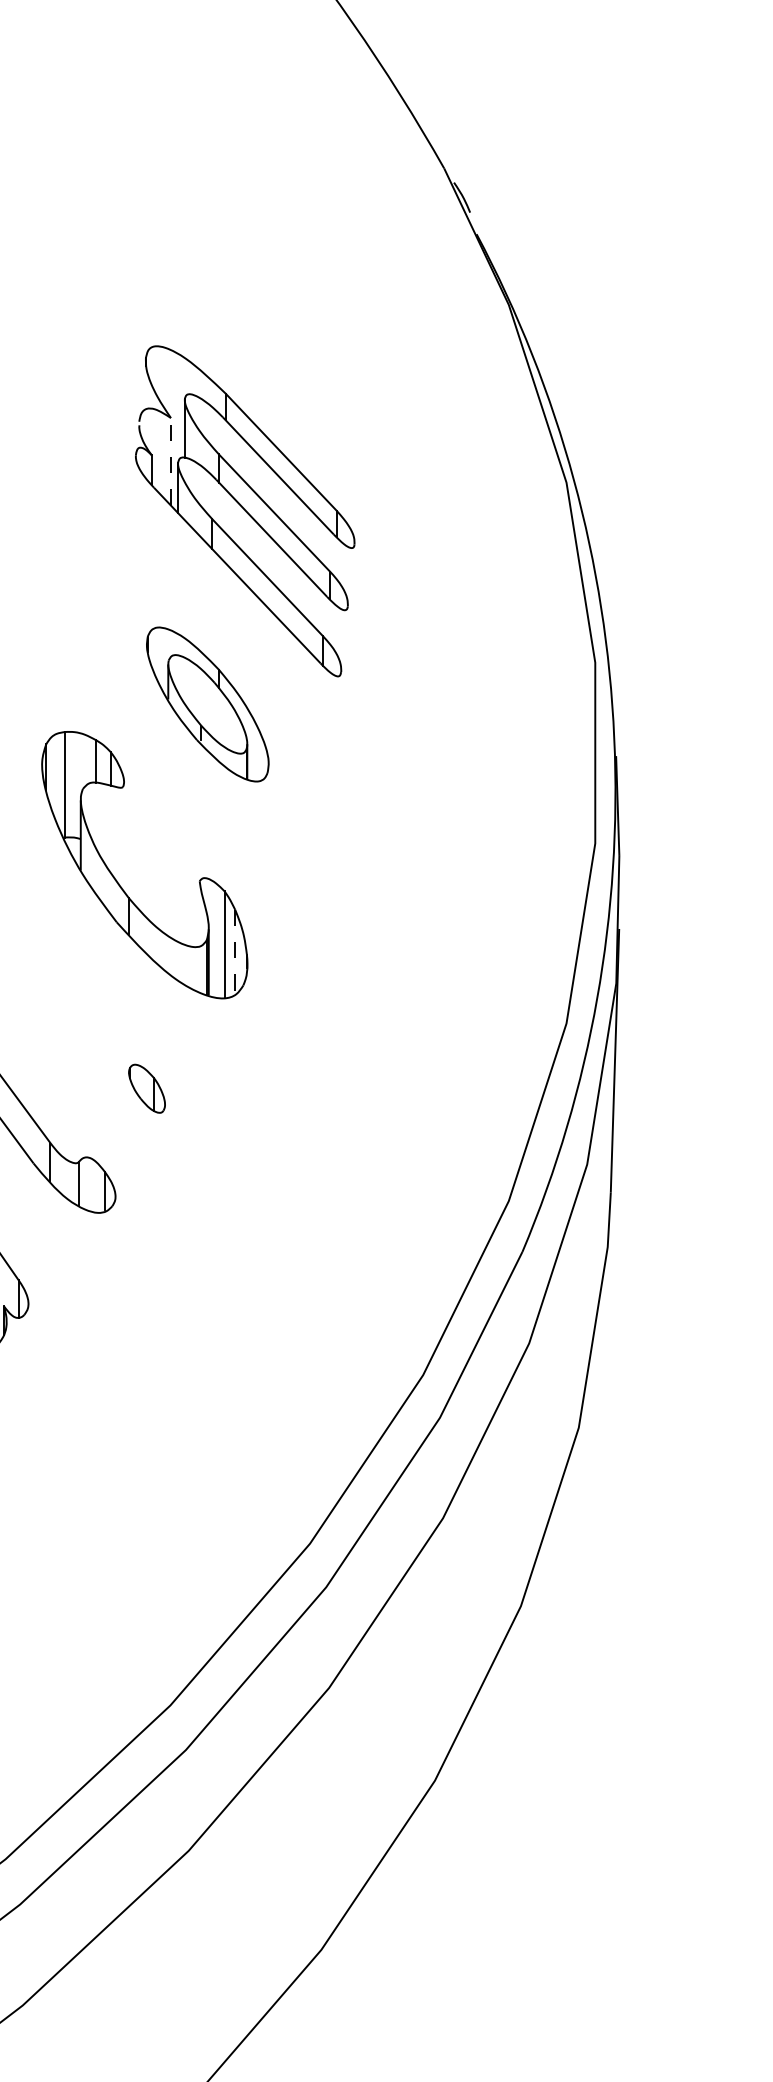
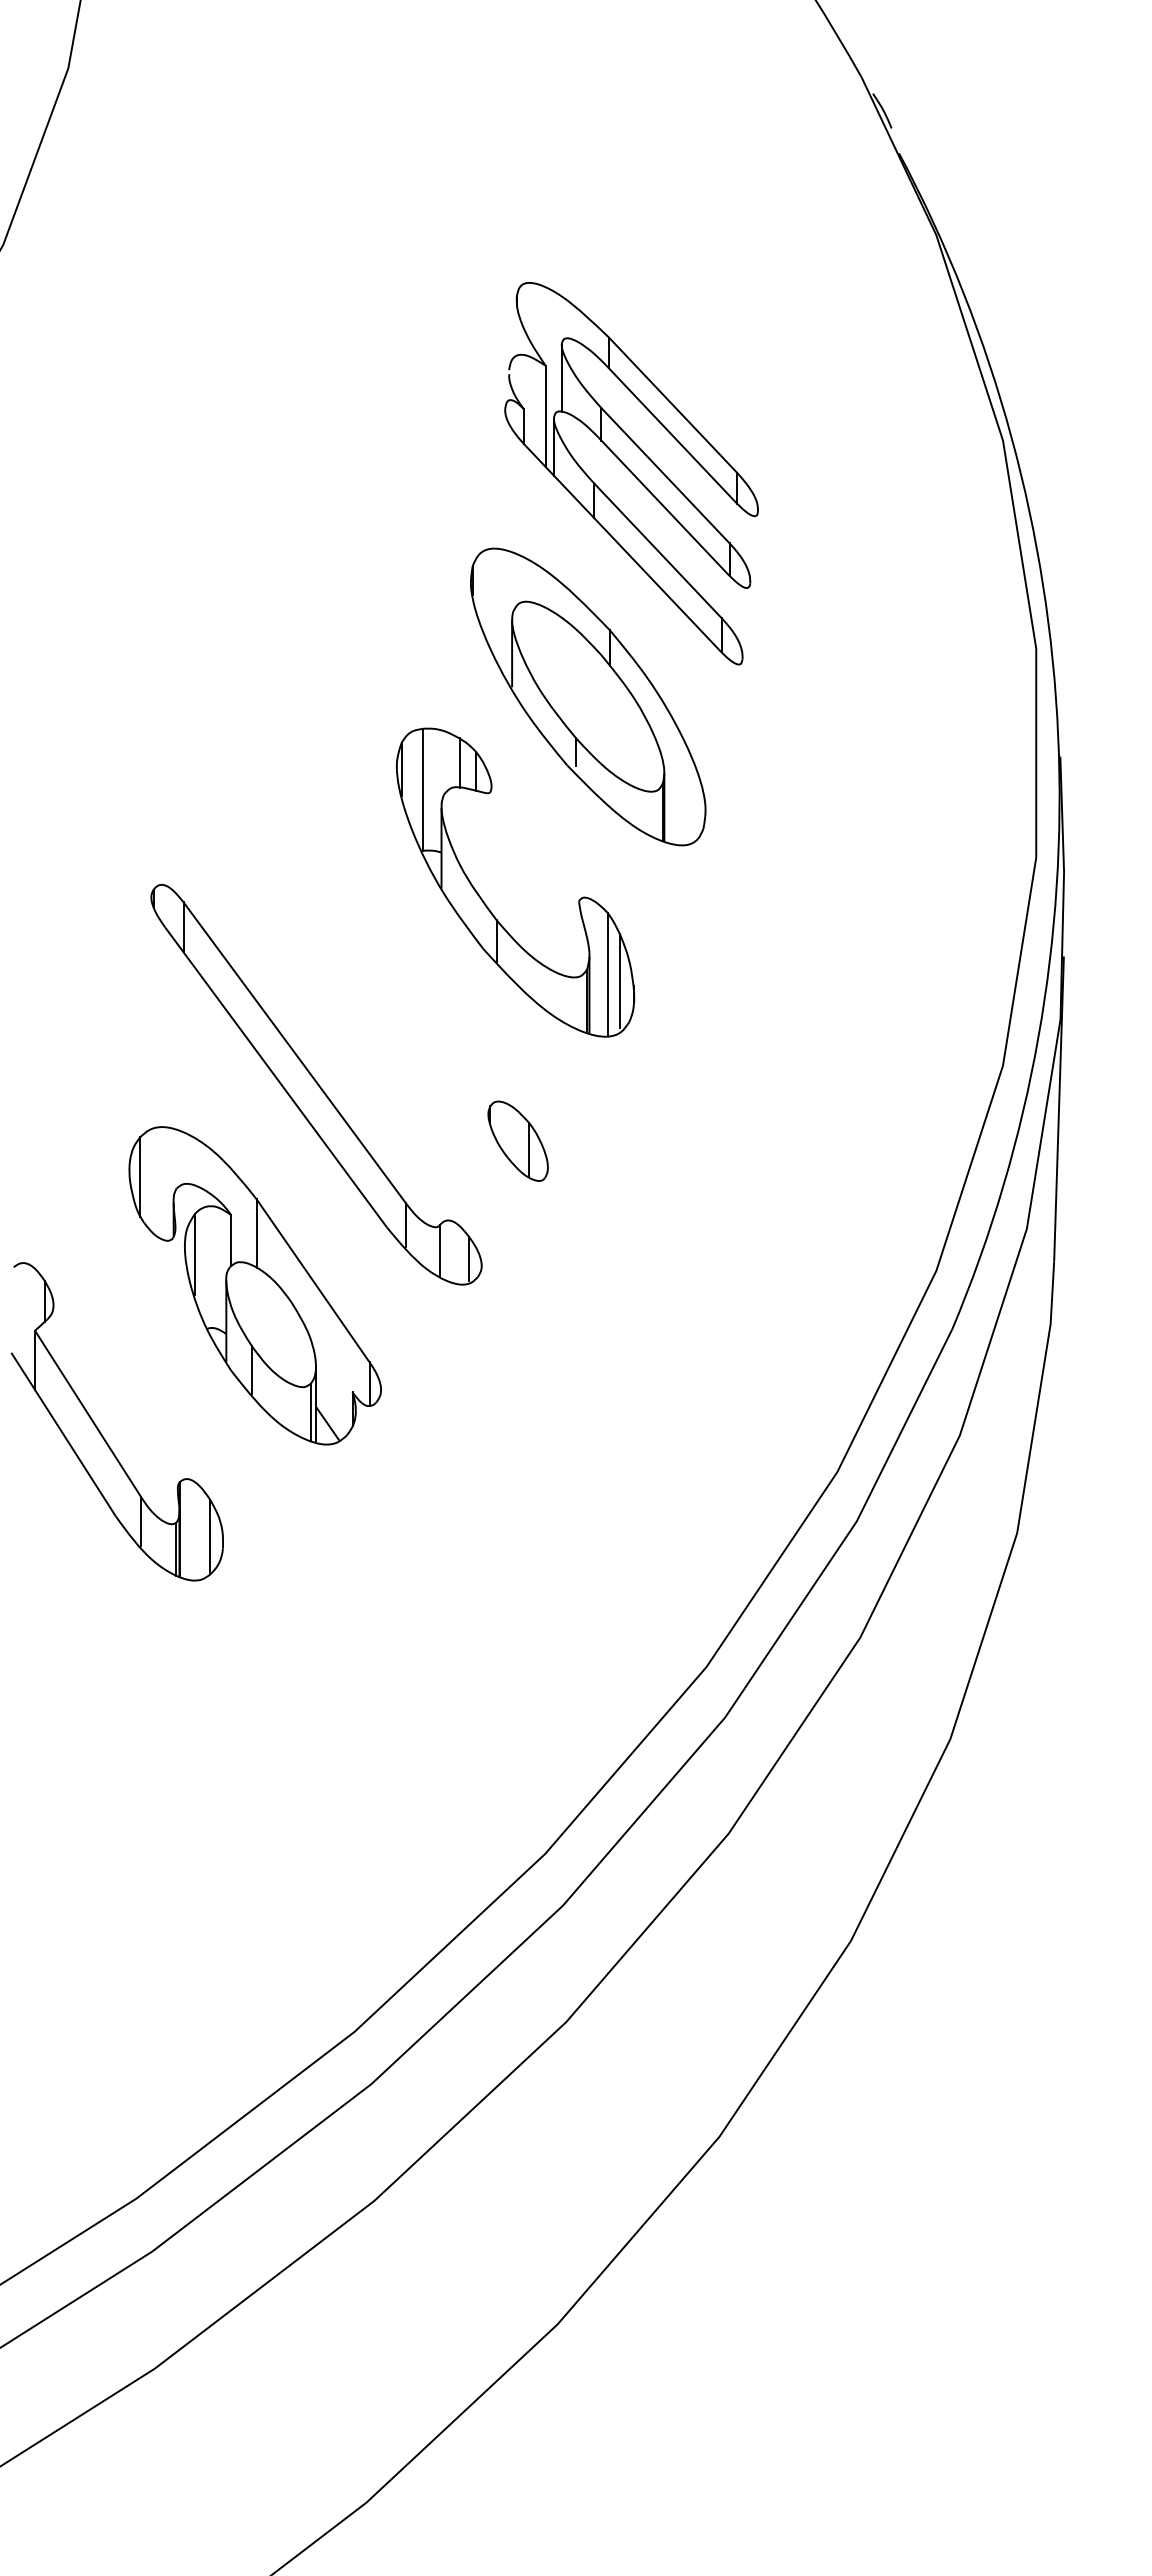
line: (170, 461) -> (545, 416), dashed -> solid
part: (207, 704) -> (588, 696), size x1.67
line: (235, 950) -> (620, 981), dashed -> solid
part: (146, 1088) -> (517, 1140), size x1.43

